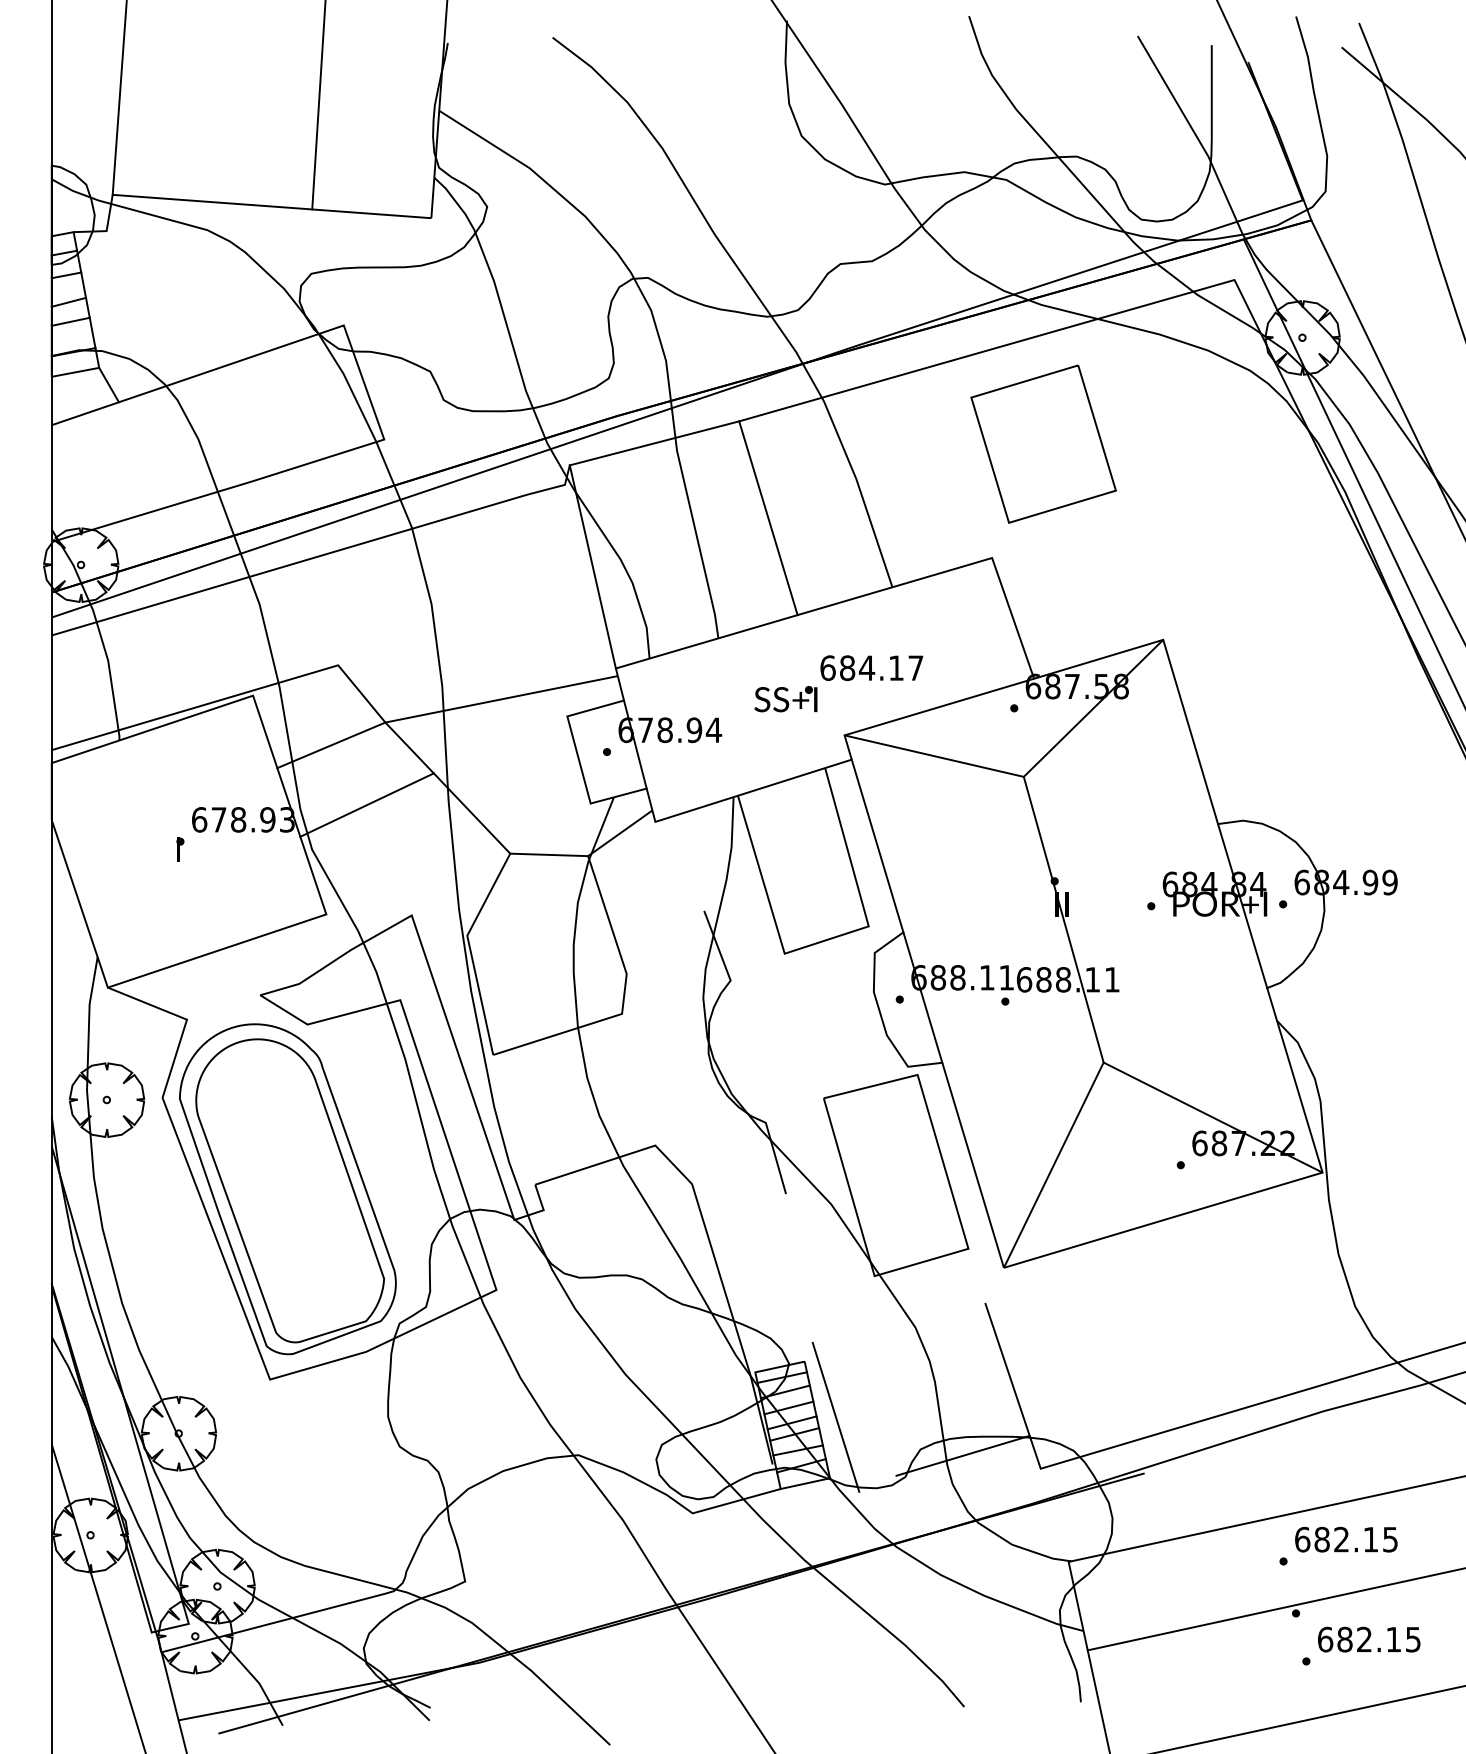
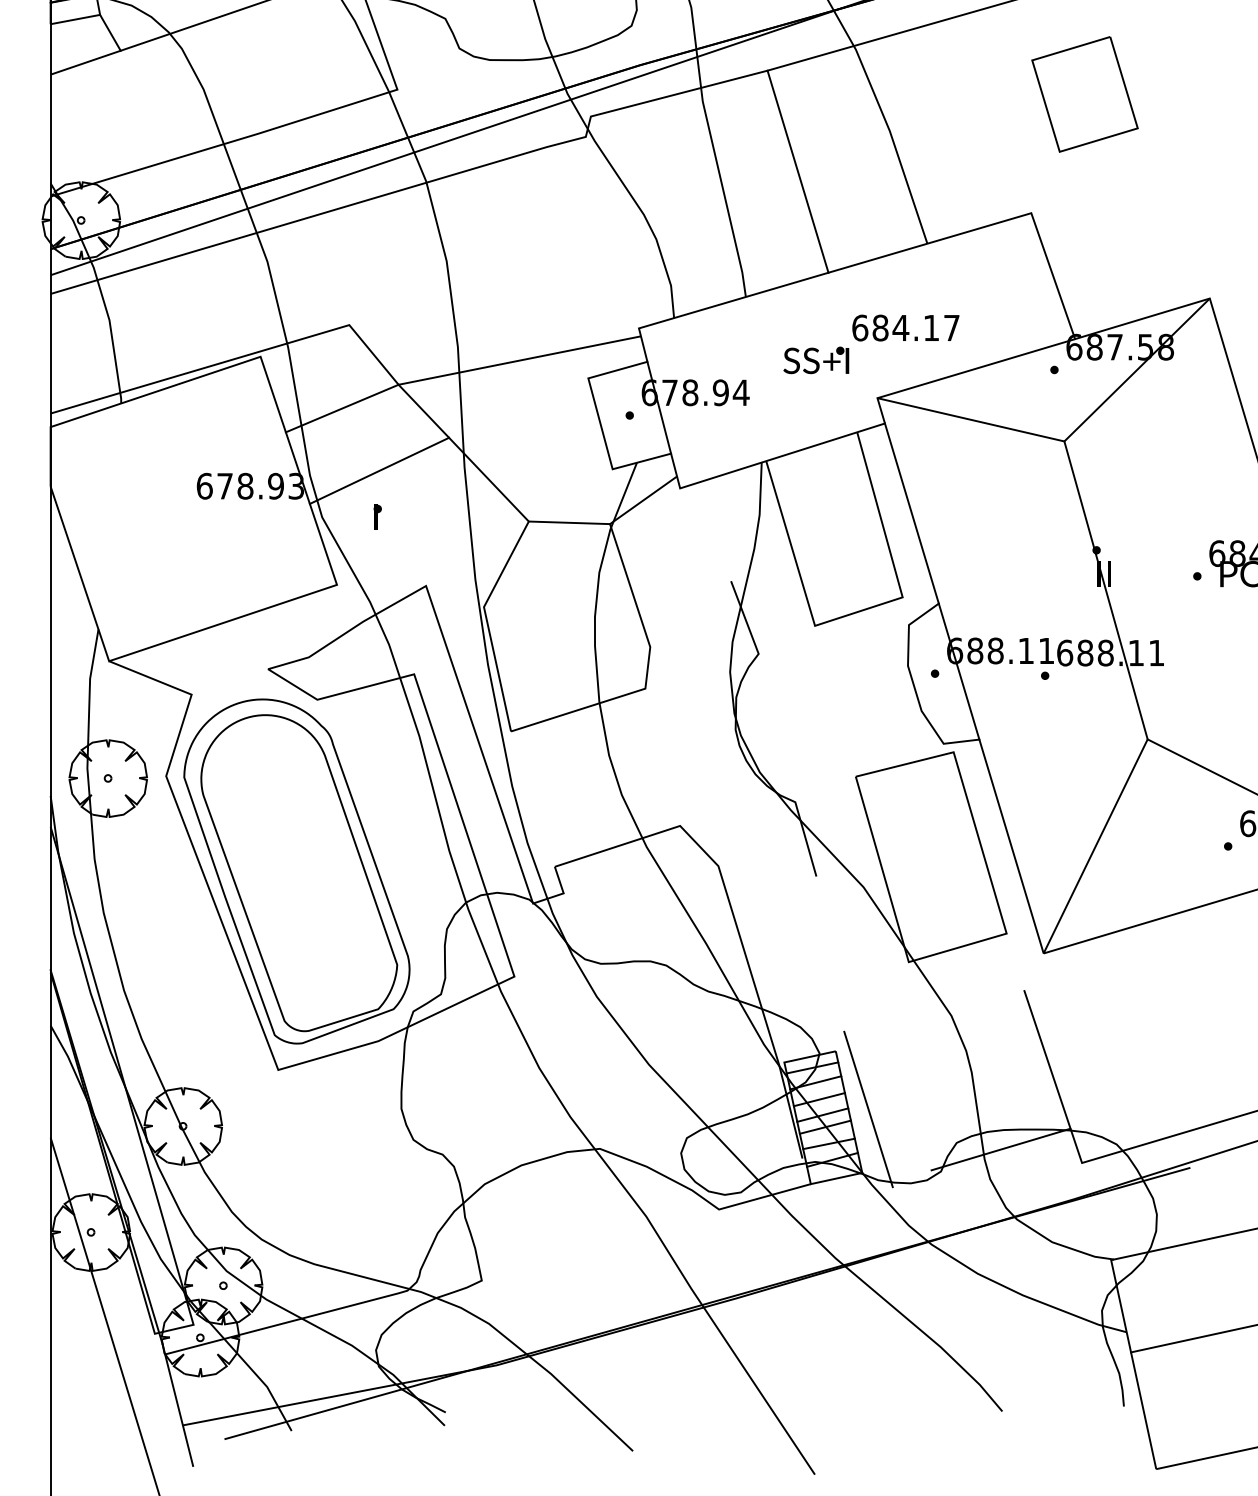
part: (1043, 443) -> (1084, 93), size x0.7
line: (592, 566) -> (614, 222), removed
part: (180, 849) -> (377, 517), moved

